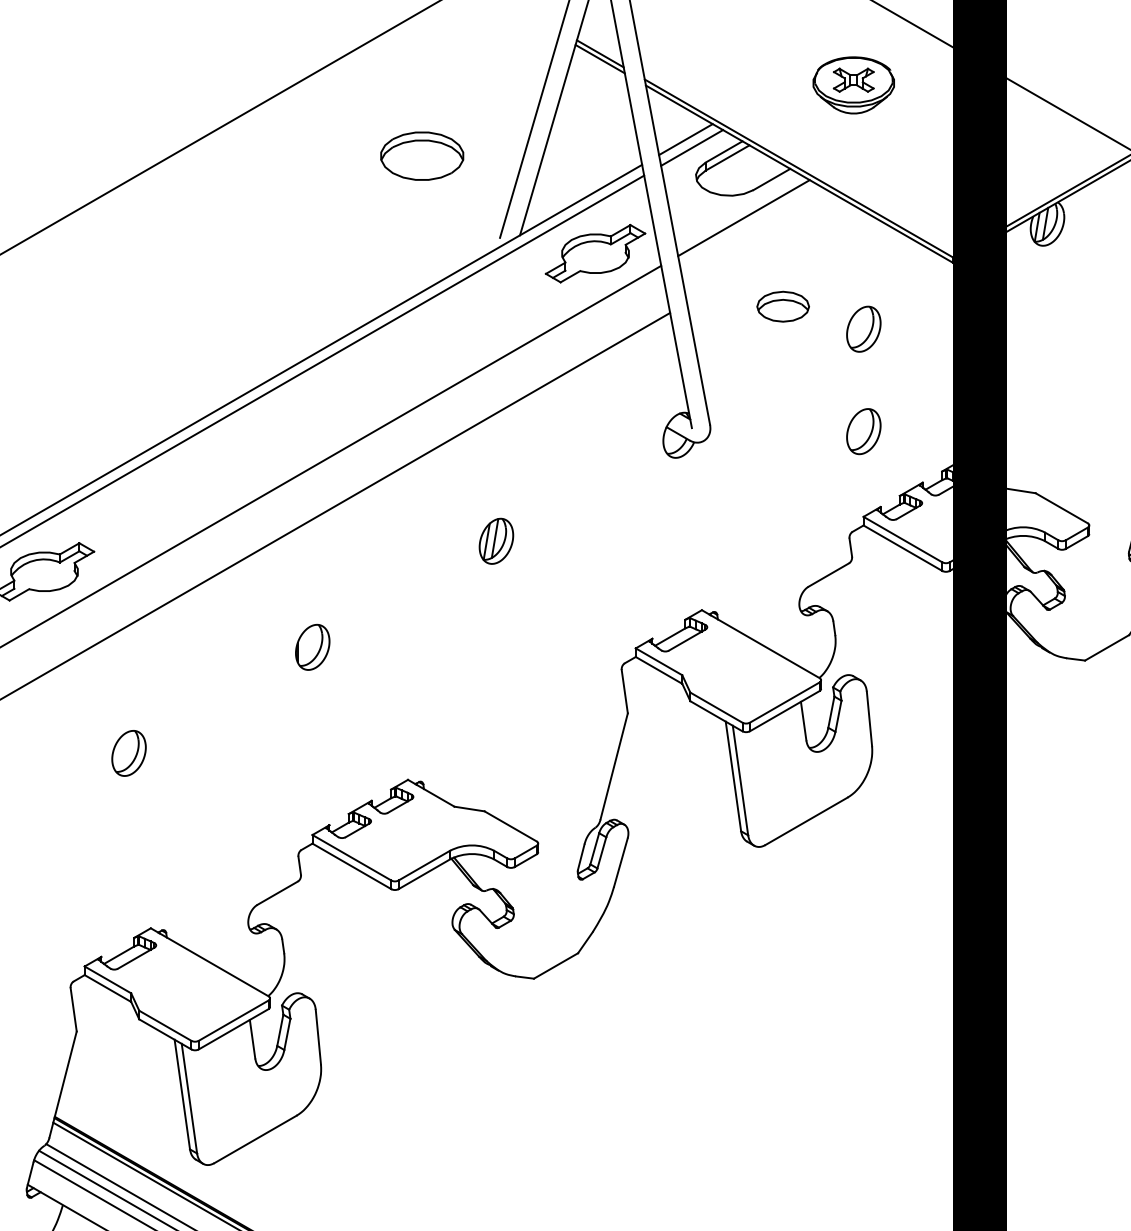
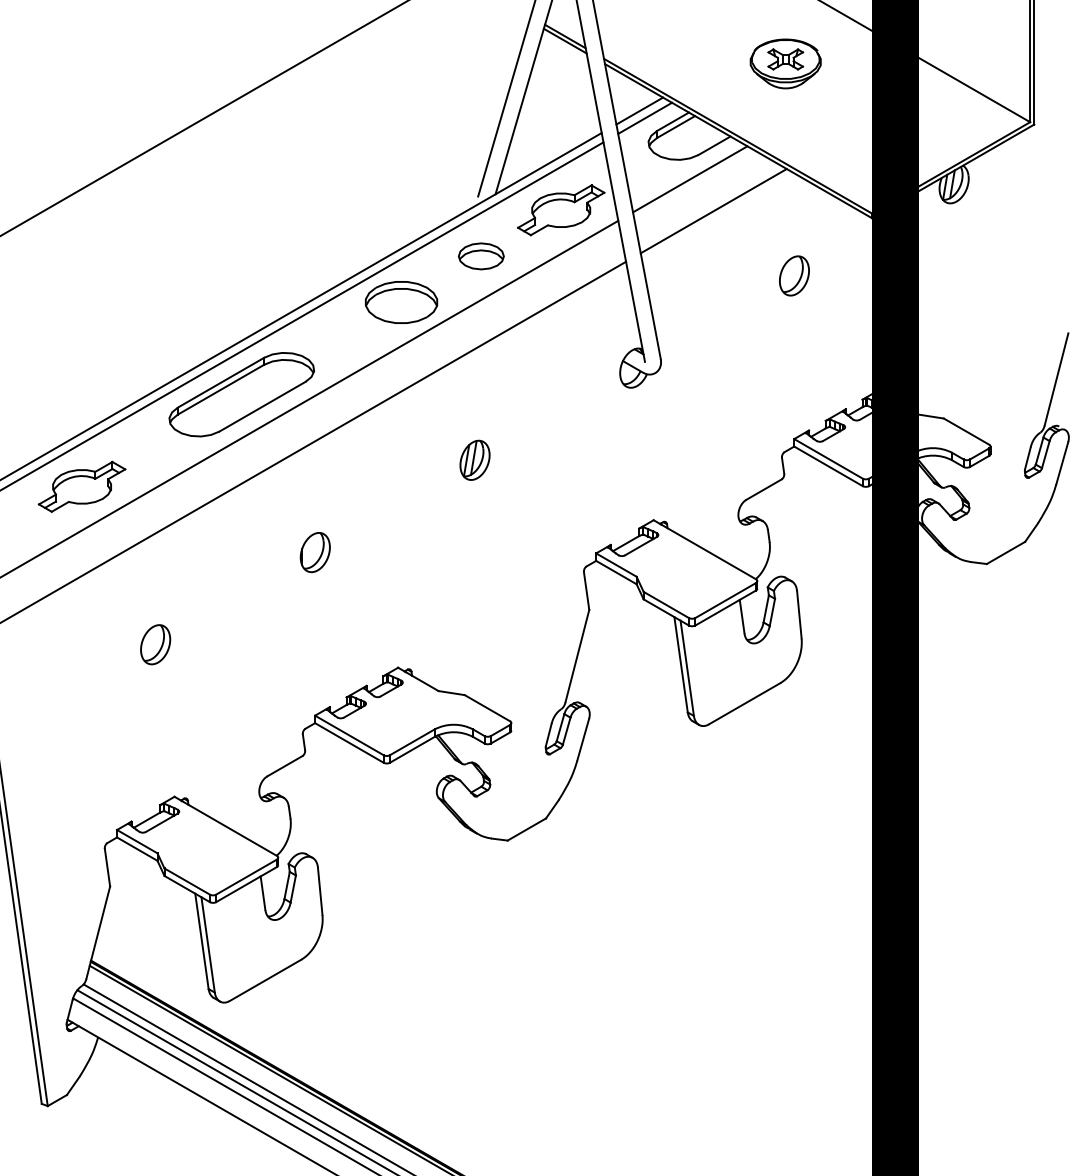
part: (422, 156) -> (401, 302), moved
line: (770, 255) -> (713, 211), added
part: (782, 306) -> (480, 256), moved
part: (863, 431) -> (794, 364), removed
part: (227, 465) -> (241, 394), added

